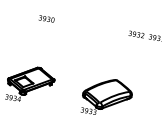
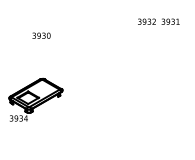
text: (46, 18) -> (41, 35), moved
part: (106, 96) -> (125, 98), removed

